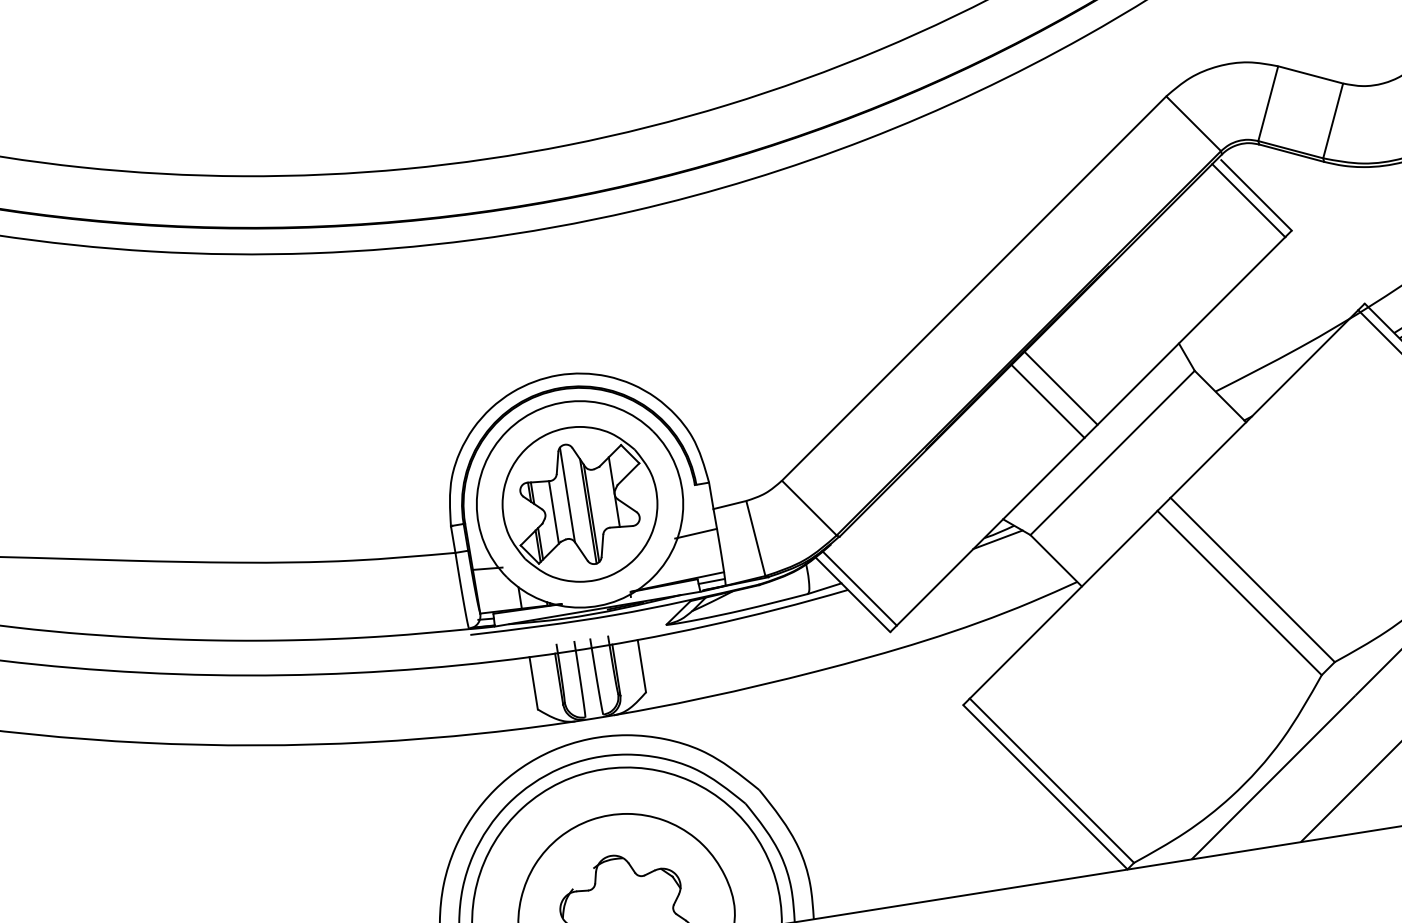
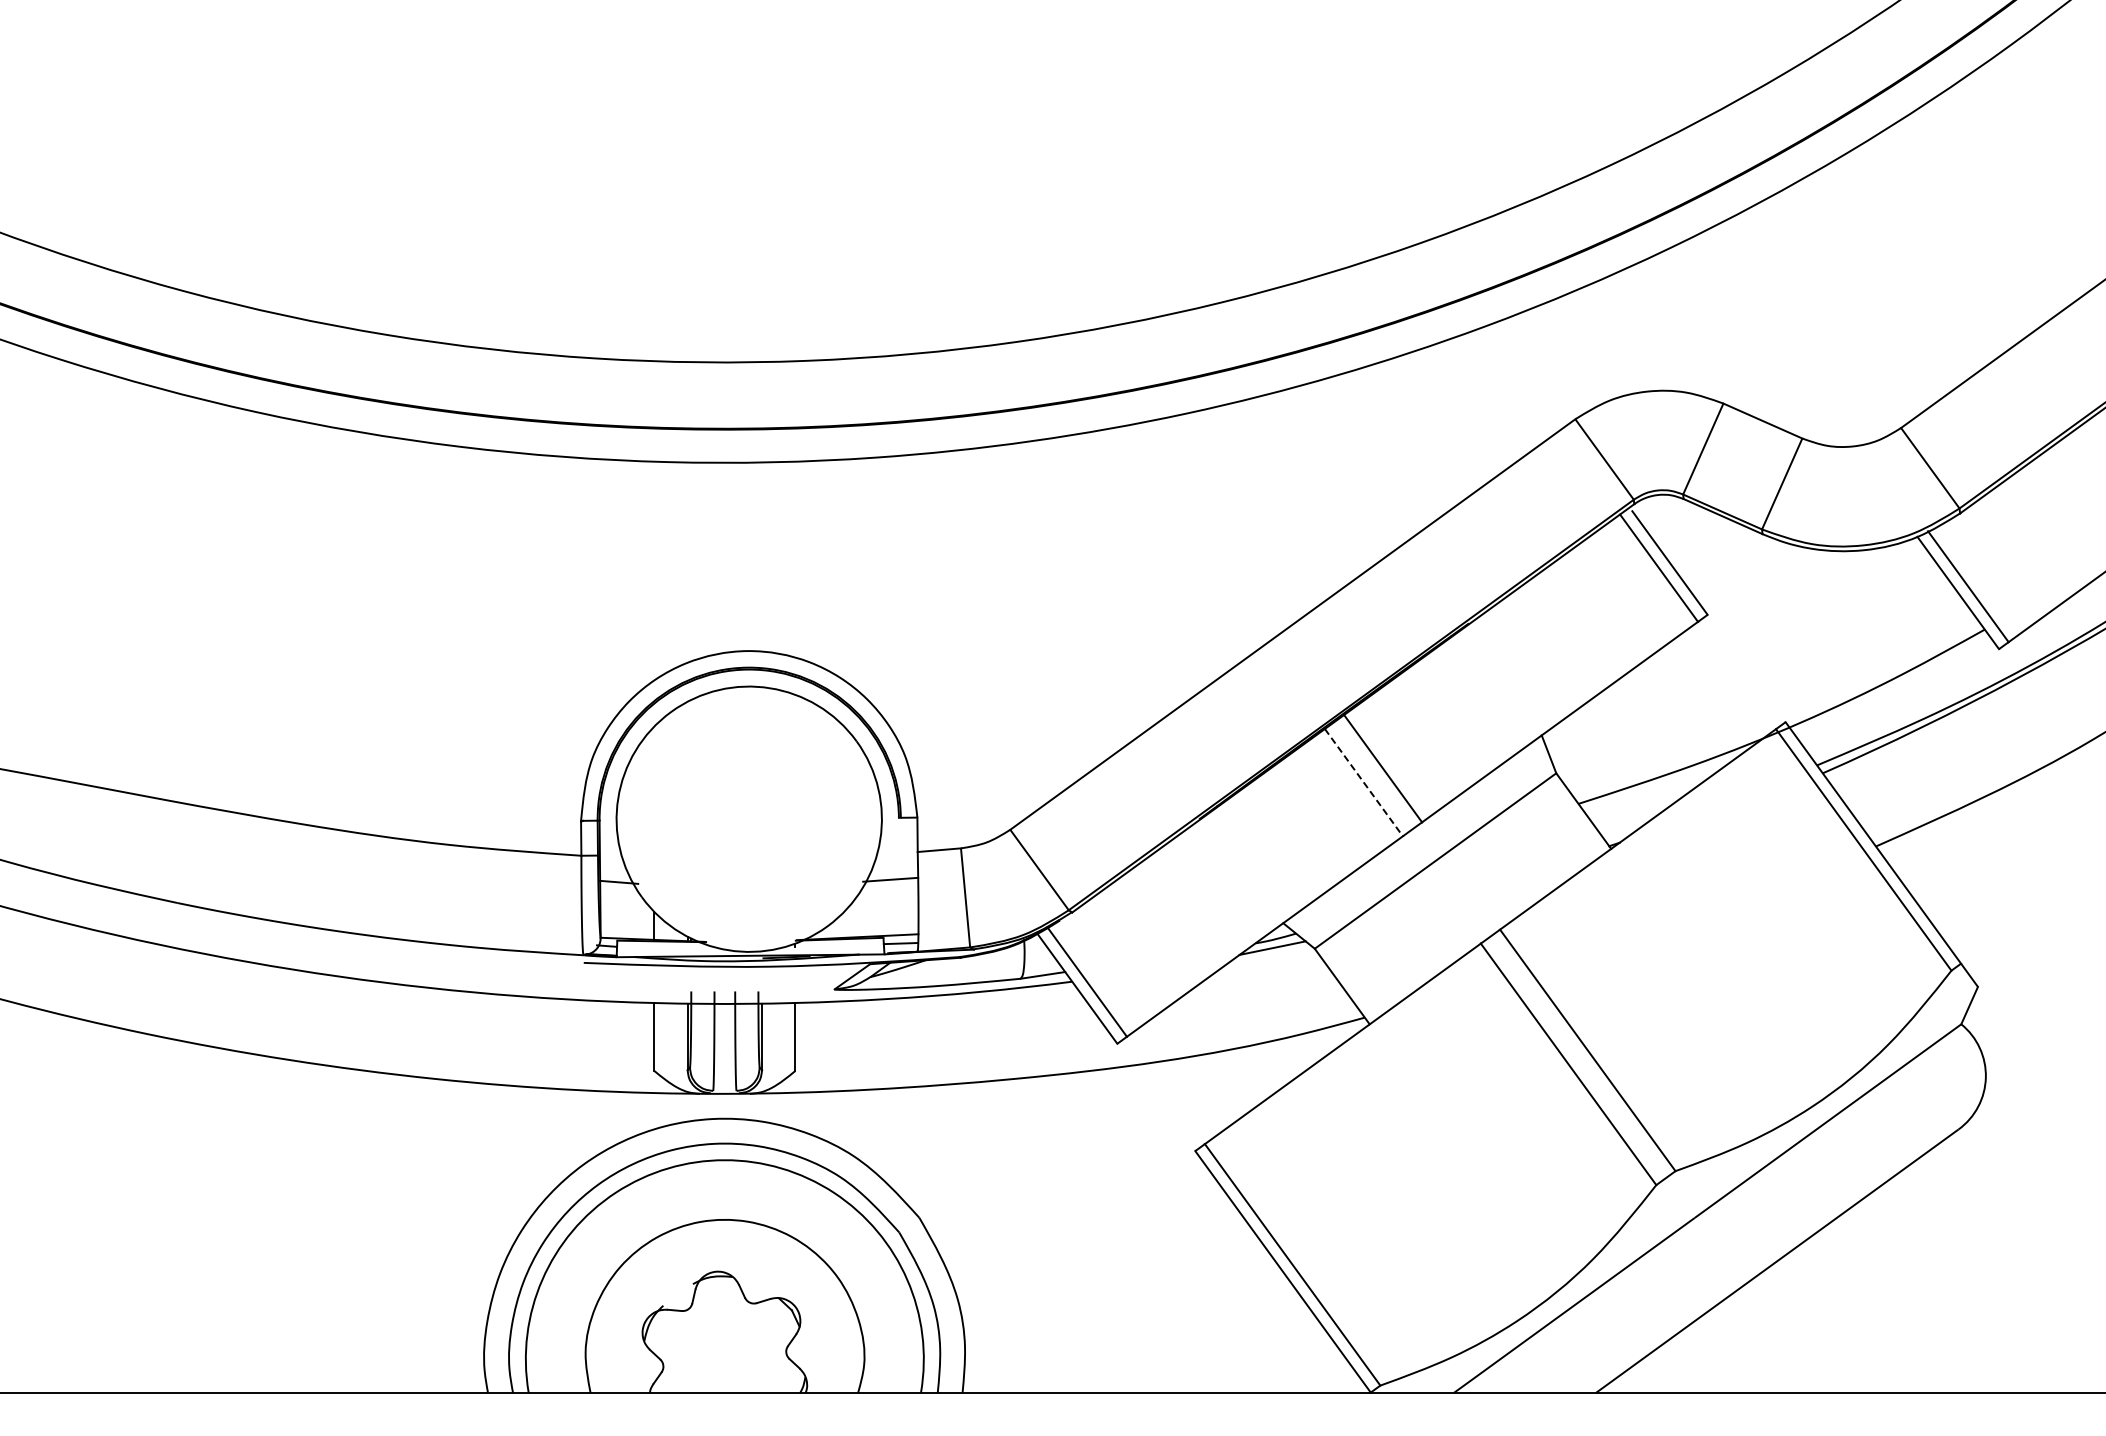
line: (1048, 402) -> (1364, 783), solid -> dashed
part: (579, 503) -> (748, 818), removed

